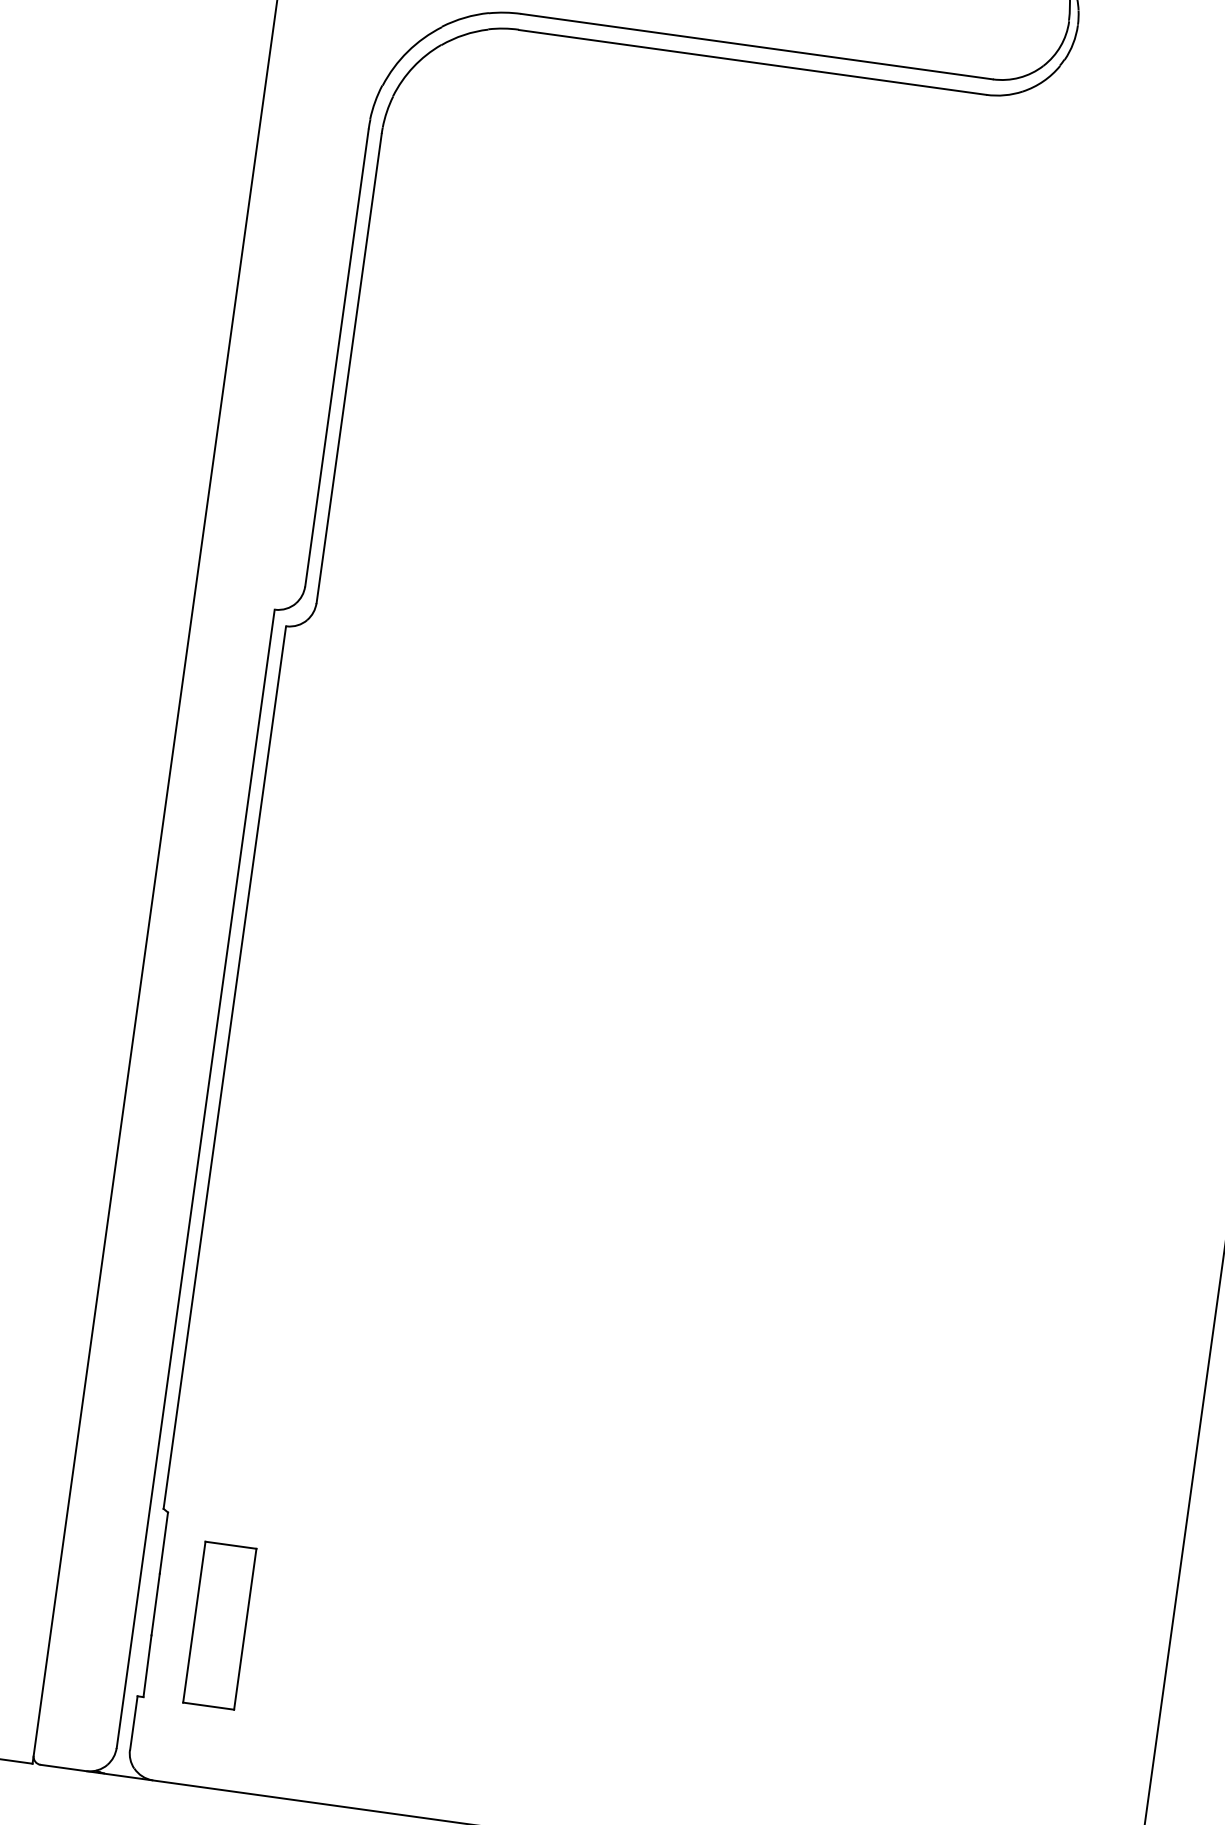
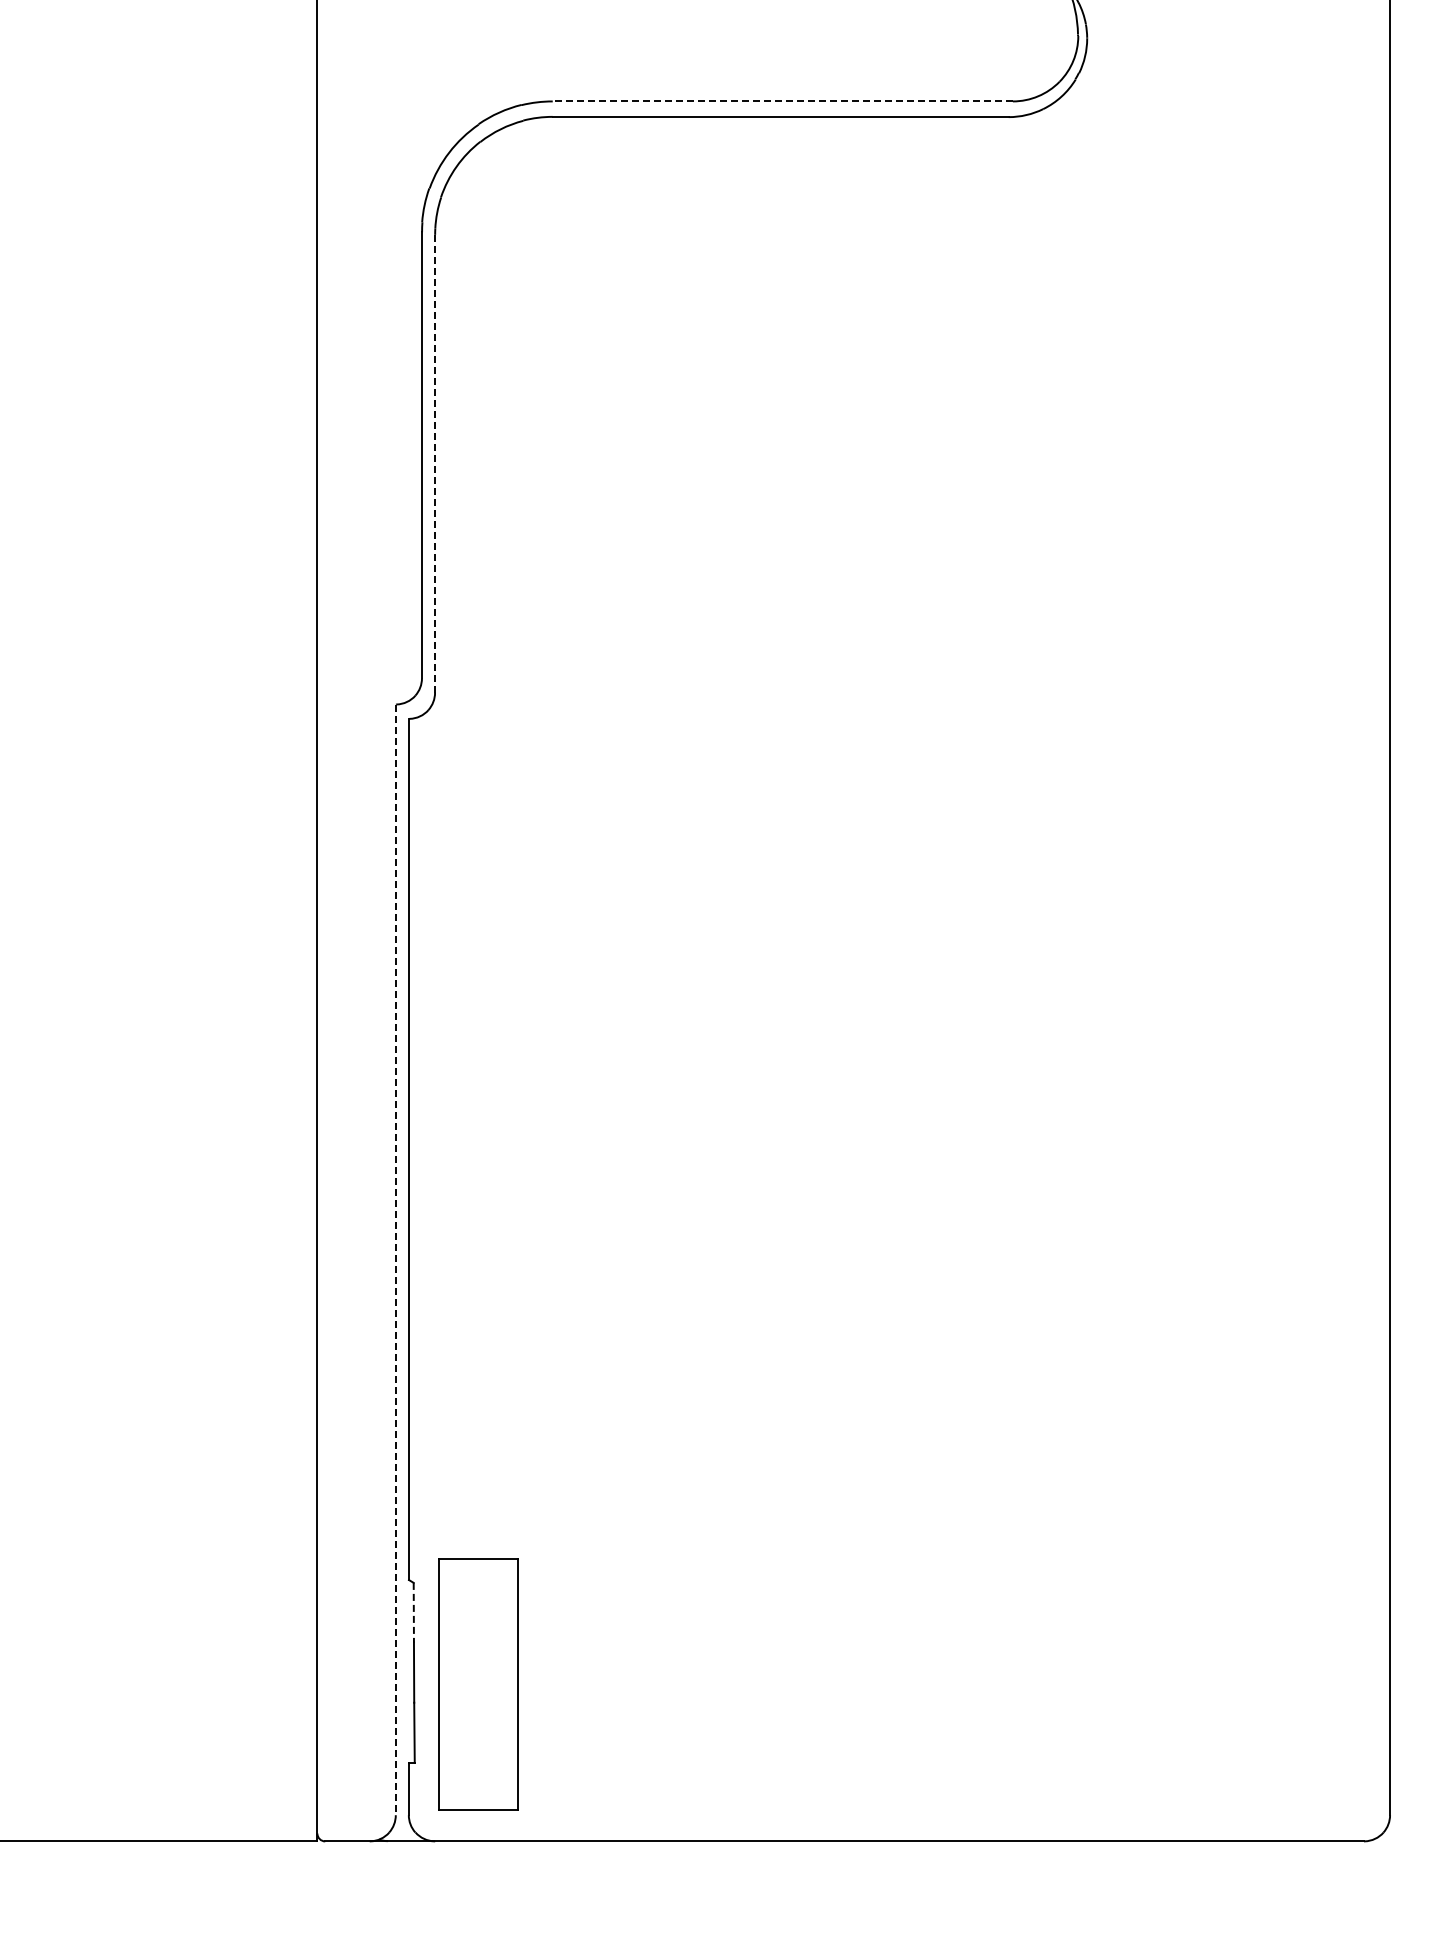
line: (756, 46) -> (782, 101), solid -> dashed
line: (349, 368) -> (435, 463), solid -> dashed
line: (195, 1179) -> (395, 1260), solid -> dashed
line: (163, 1542) -> (413, 1612), solid -> dashed
part: (218, 1625) -> (477, 1684), size x1.6

